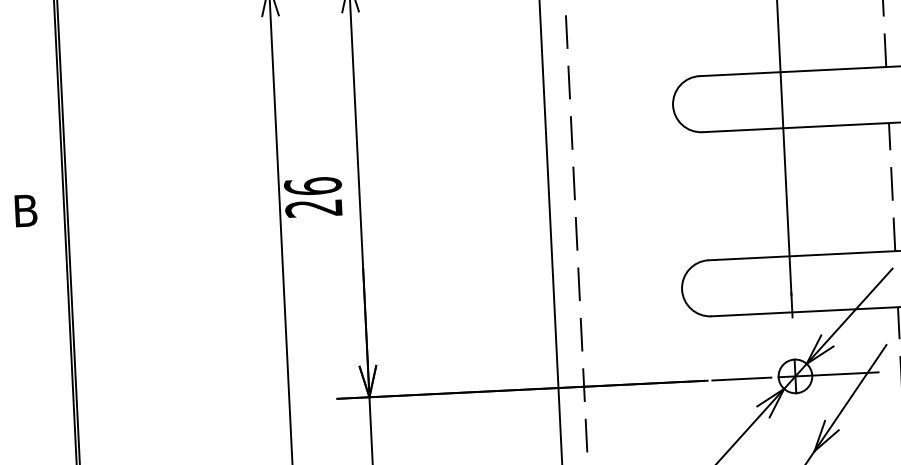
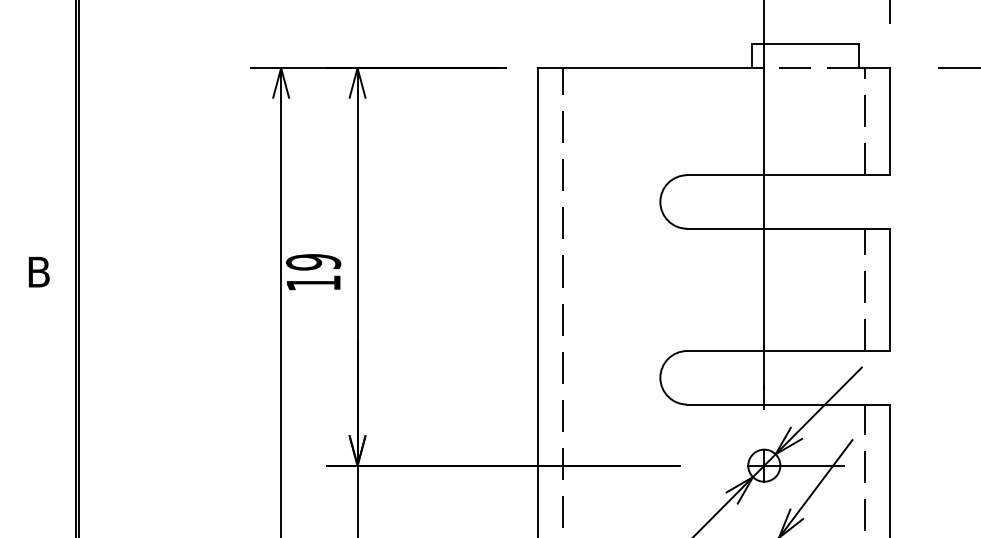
text: (313, 197) -> (313, 272), 26 -> 19
line: (742, 378) -> (713, 465), removed

